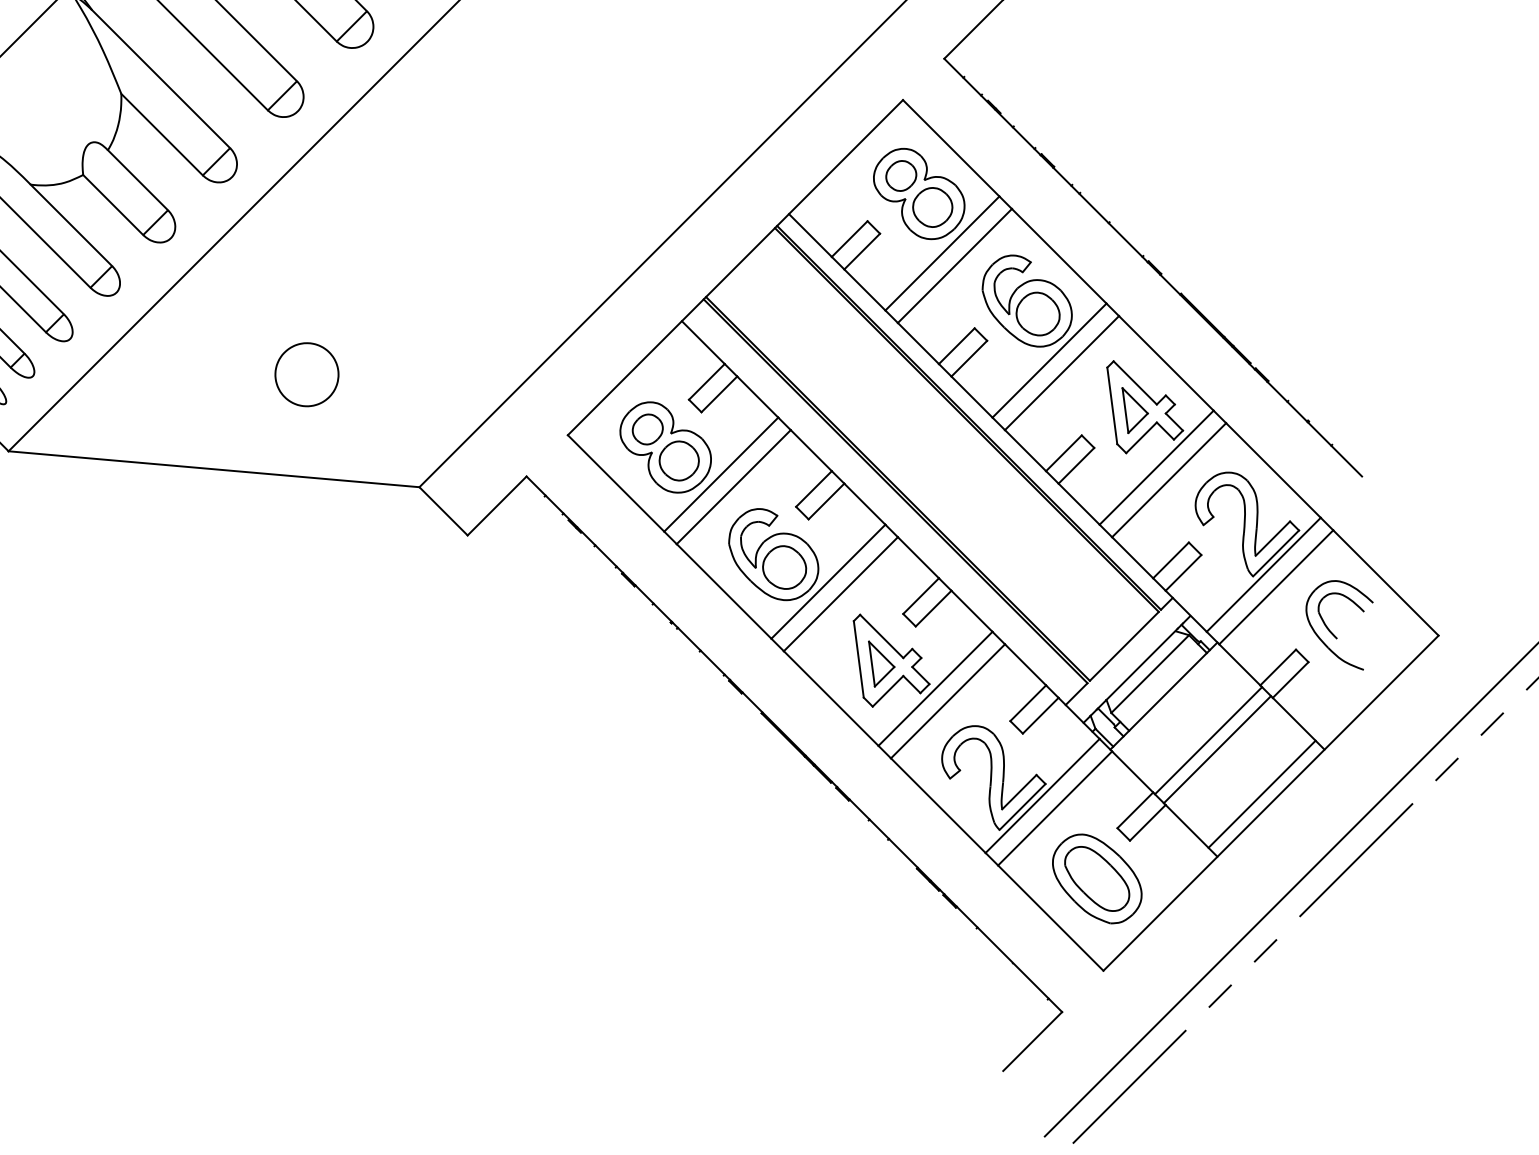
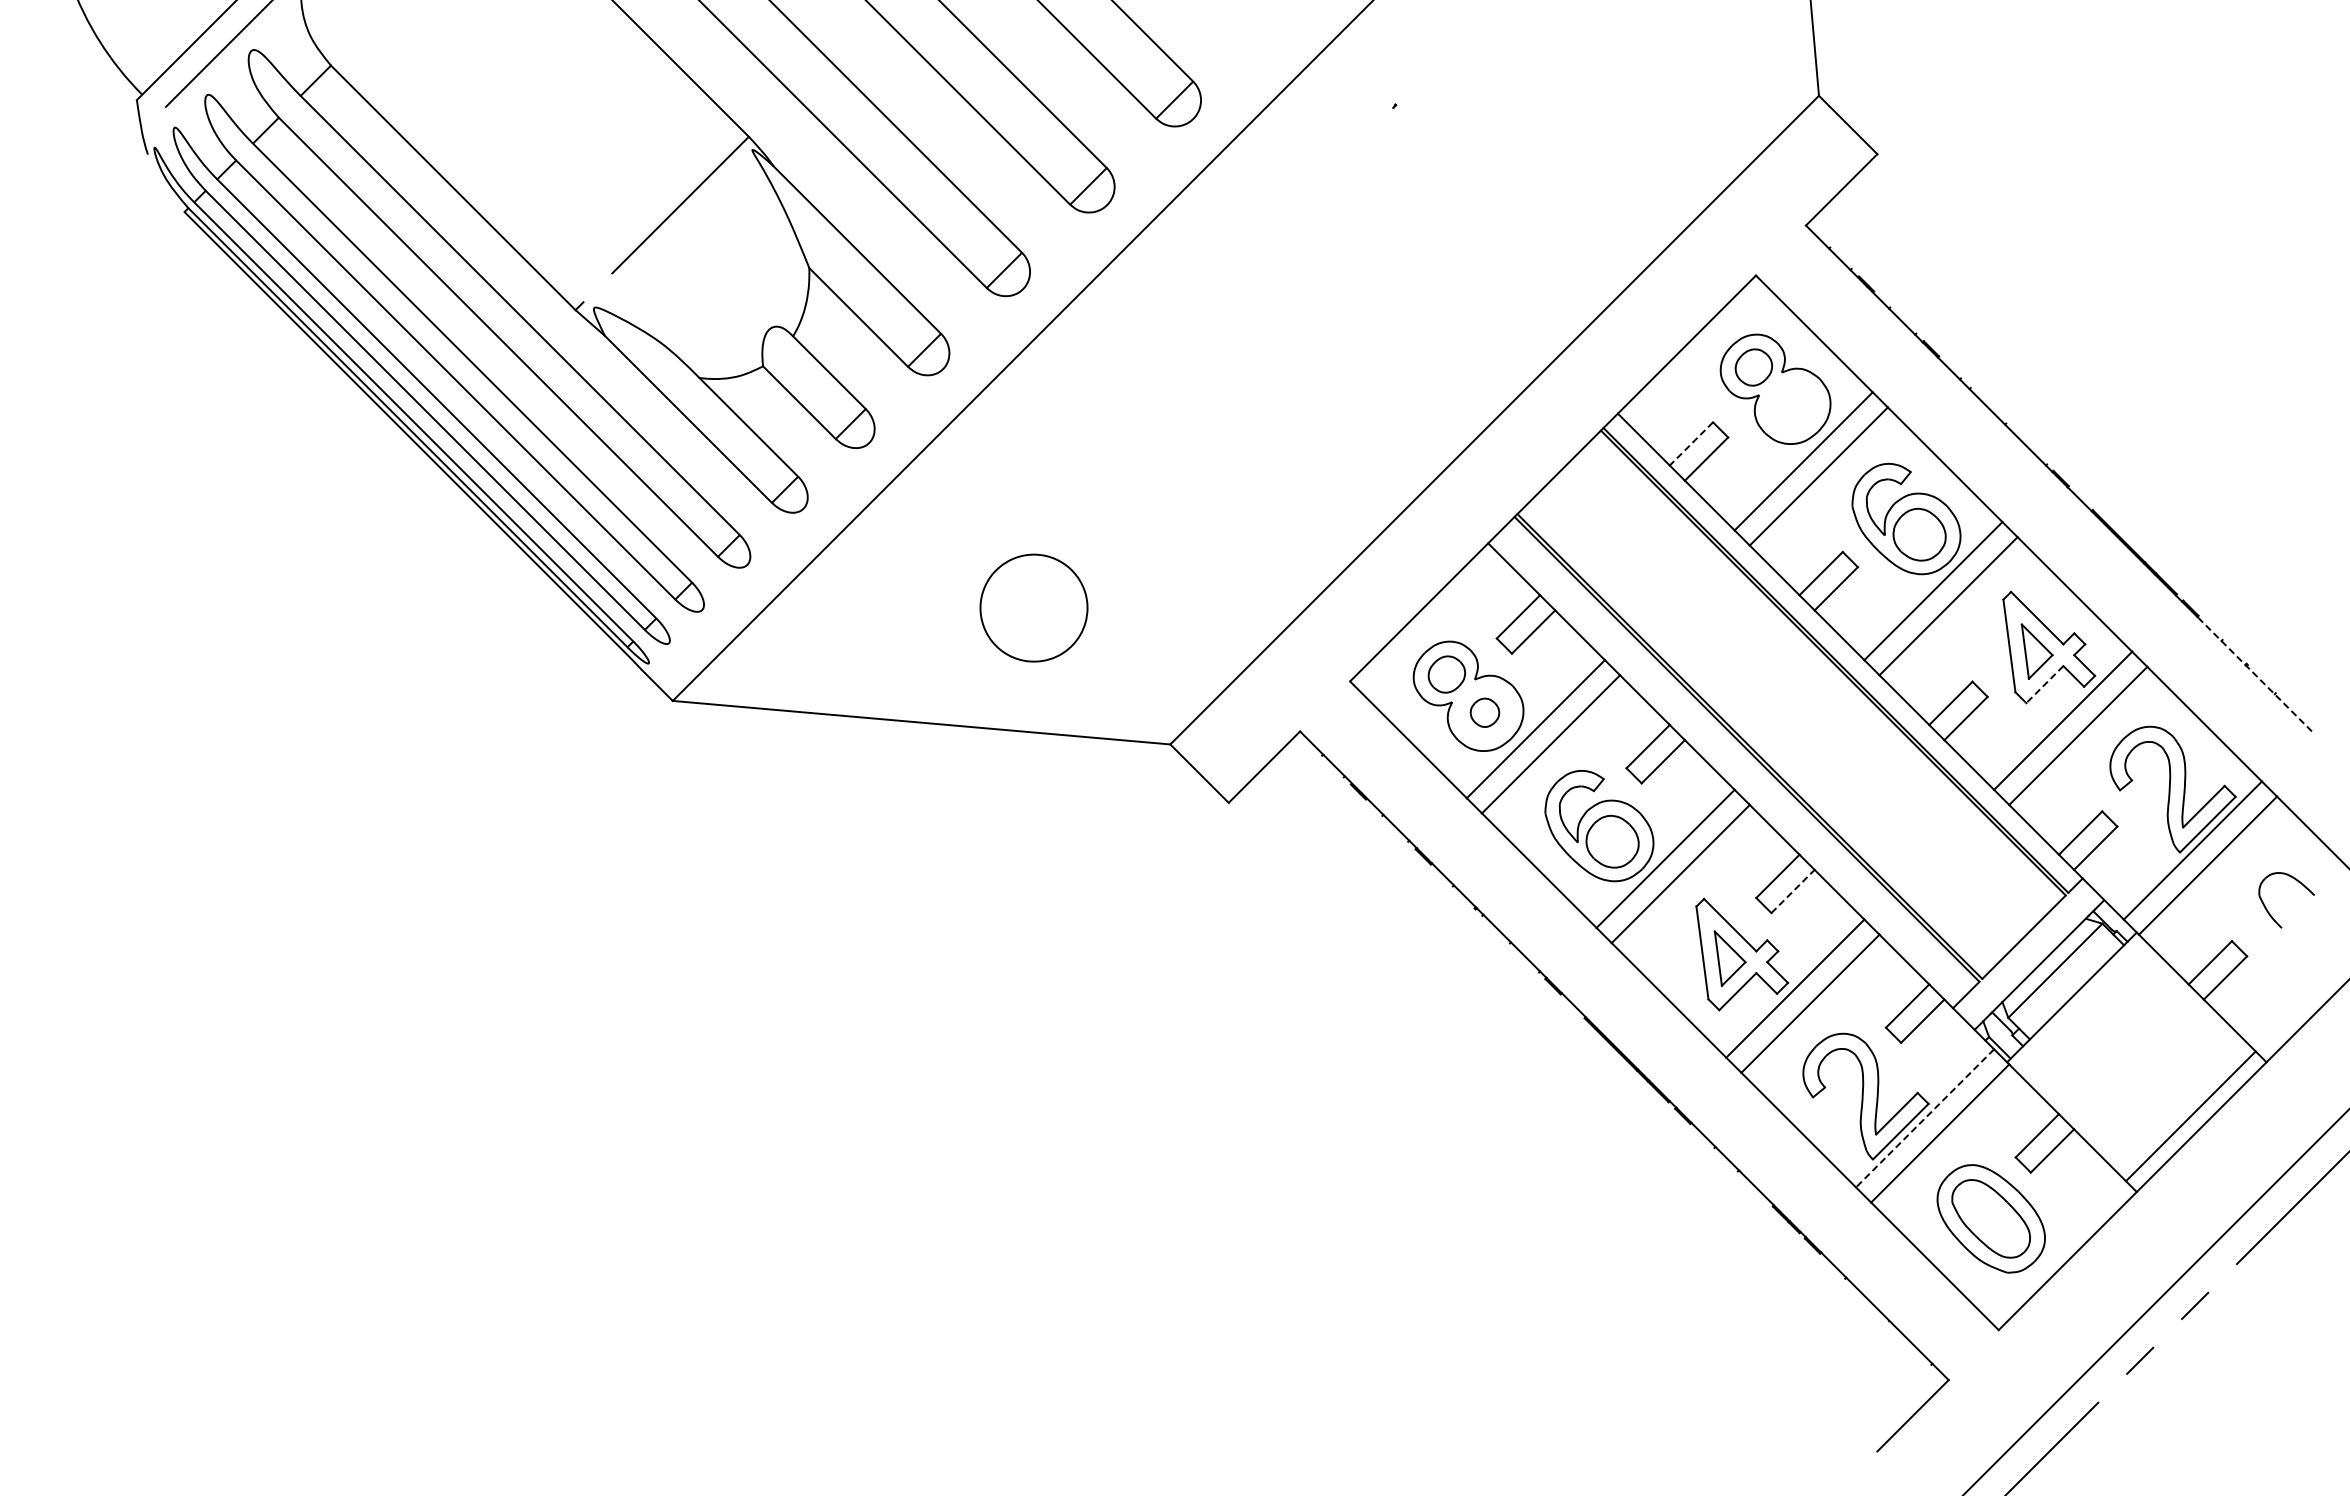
part: (932, 207) -> (1791, 405), removed
line: (849, 238) -> (1691, 443), solid -> dashed
part: (307, 374) -> (1034, 608), size x1.4
line: (1314, 428) -> (2254, 673), solid -> dashed
line: (1141, 437) -> (2044, 684), solid -> dashed
part: (678, 460) -> (1484, 712), size x0.6
line: (933, 608) -> (1793, 891), solid -> dashed
part: (1322, 640) -> (2264, 930), removed
line: (1208, 740) -> (2125, 1051), removed
line: (1217, 749) -> (2136, 1062), removed
line: (1042, 796) -> (1925, 1118), solid -> dashed

